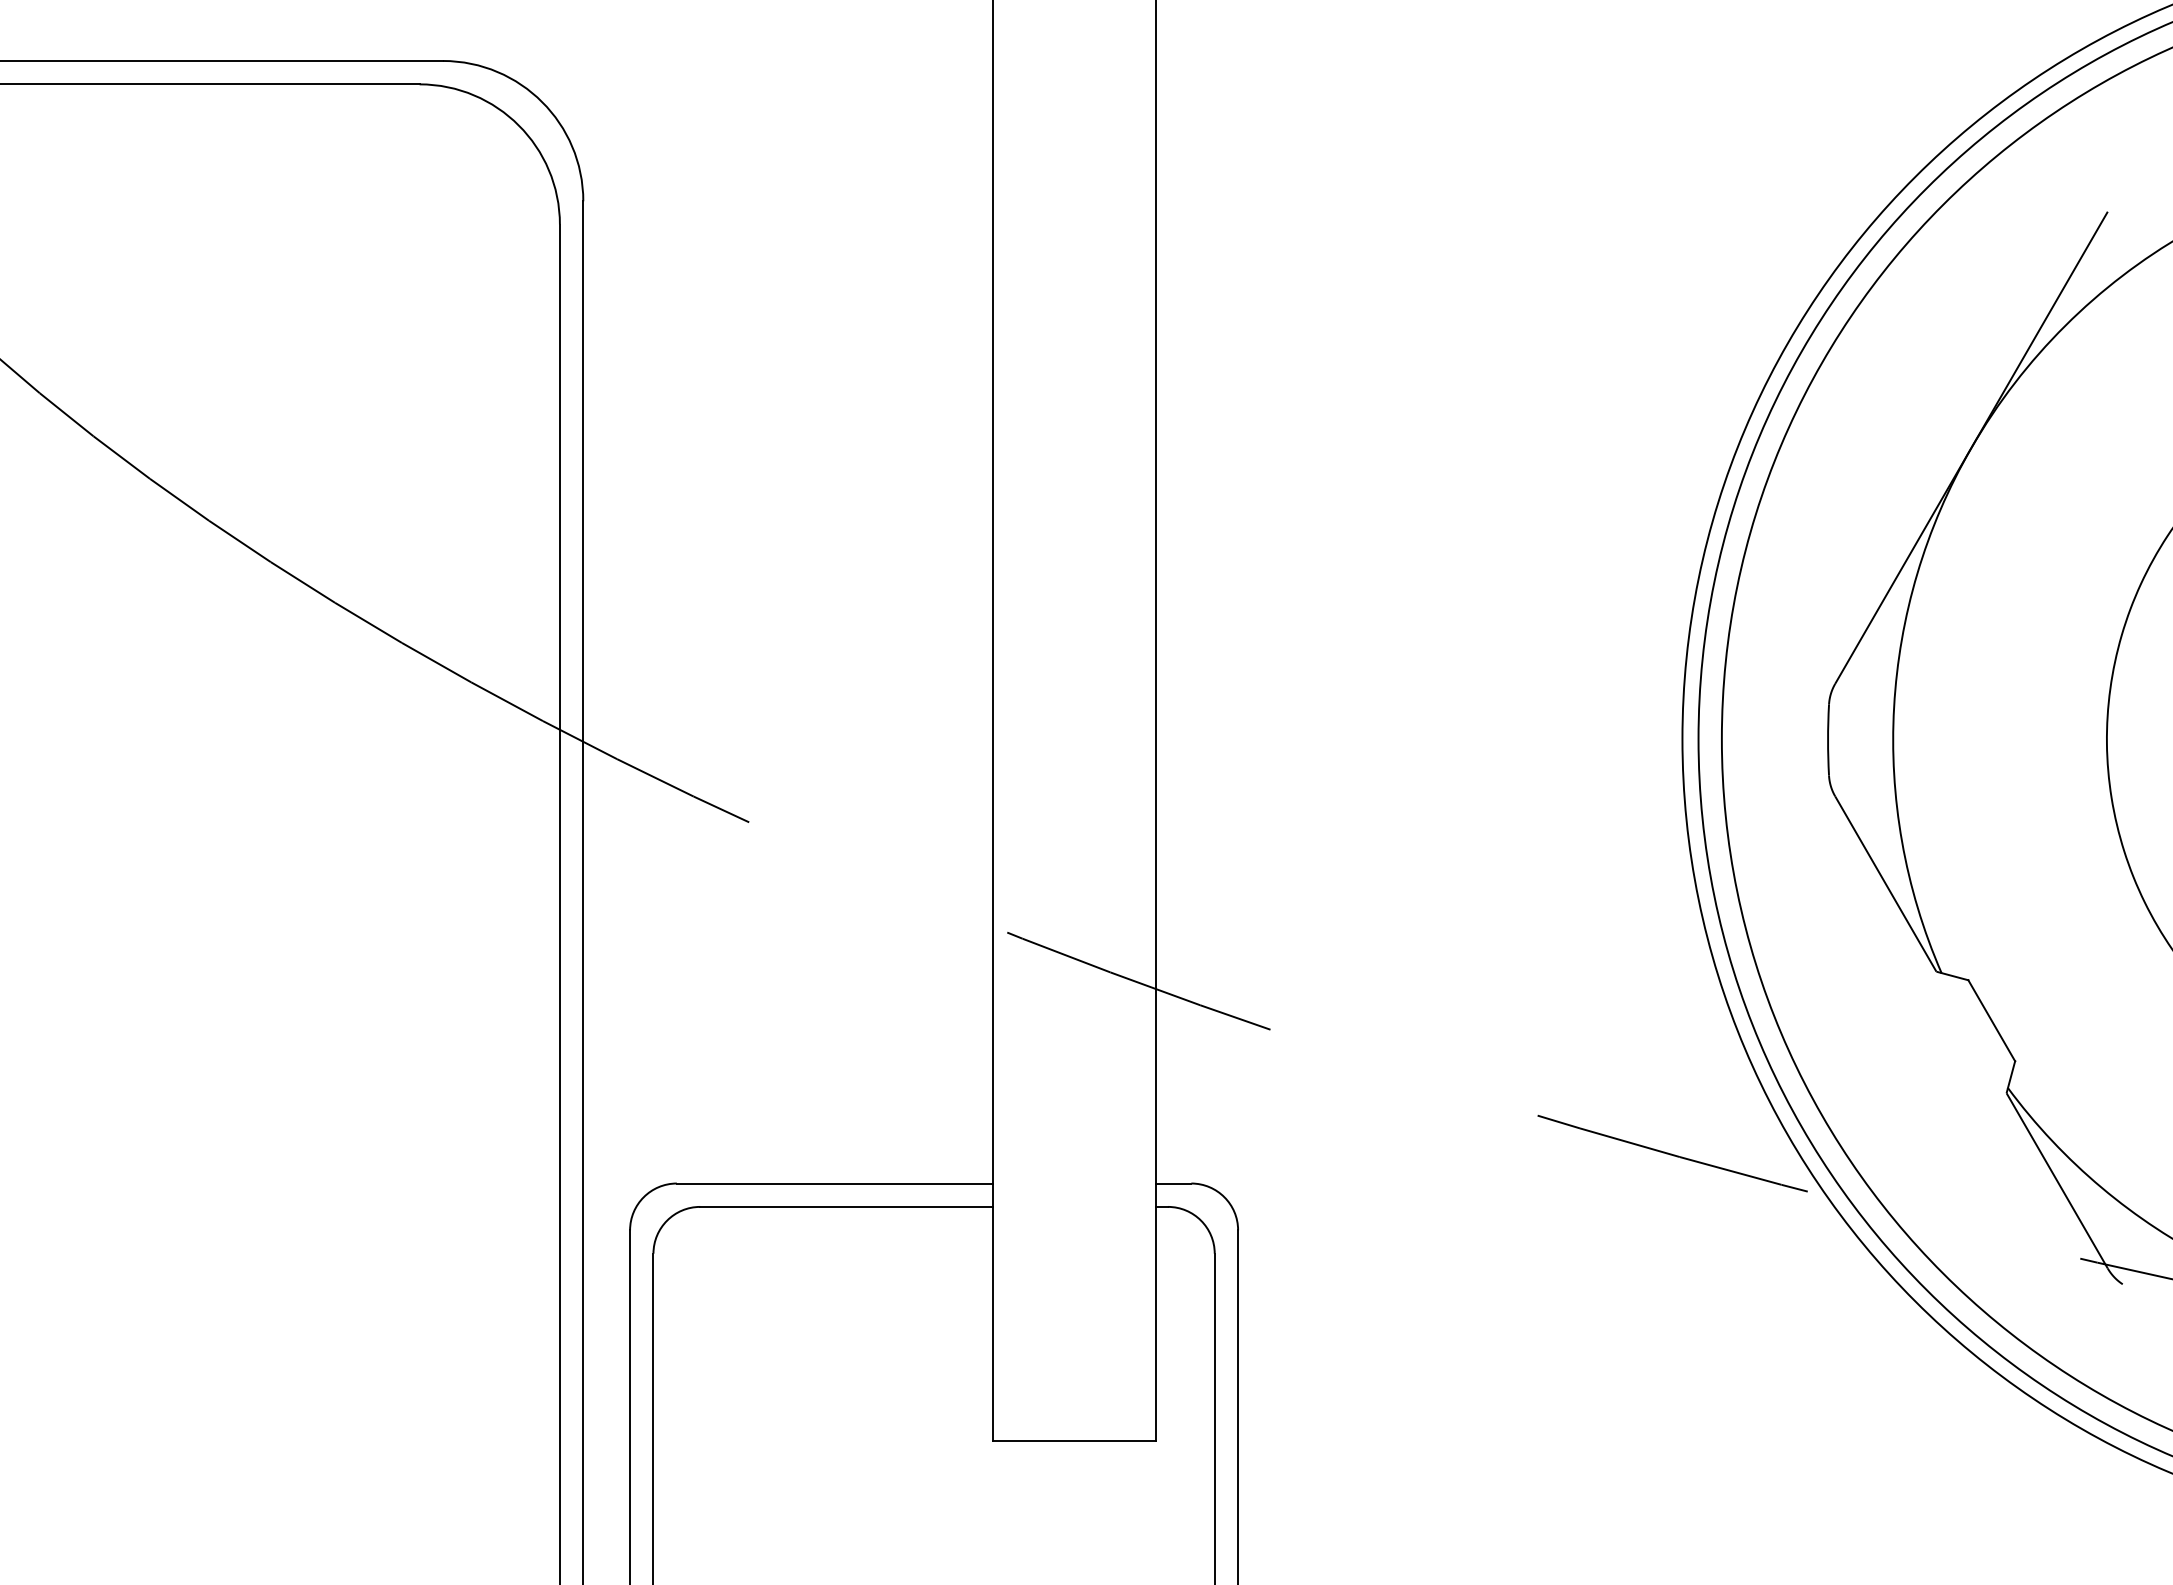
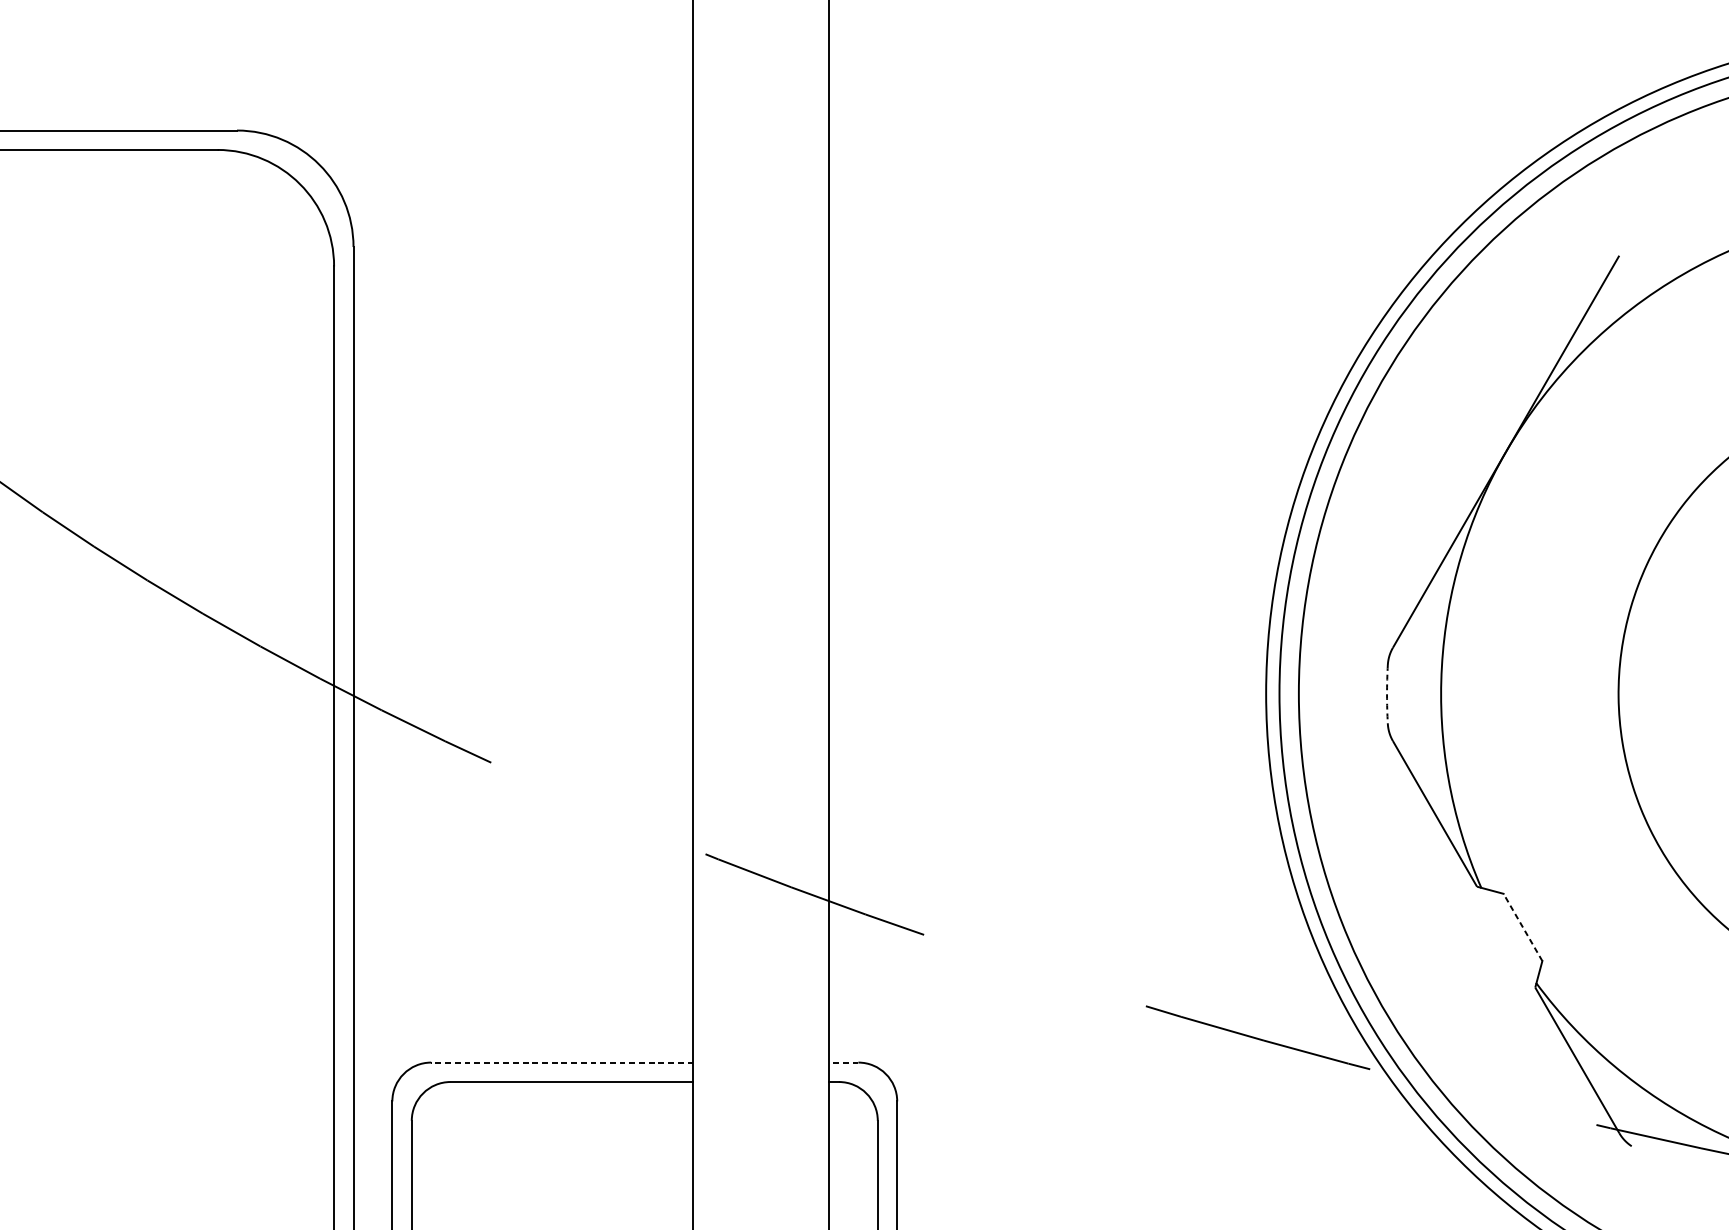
arc: (1828, 740) -> (1387, 694), solid -> dashed
line: (1991, 1020) -> (1522, 927), solid -> dashed
line: (834, 1183) -> (562, 1062), solid -> dashed
line: (1173, 1183) -> (843, 1062), solid -> dashed

